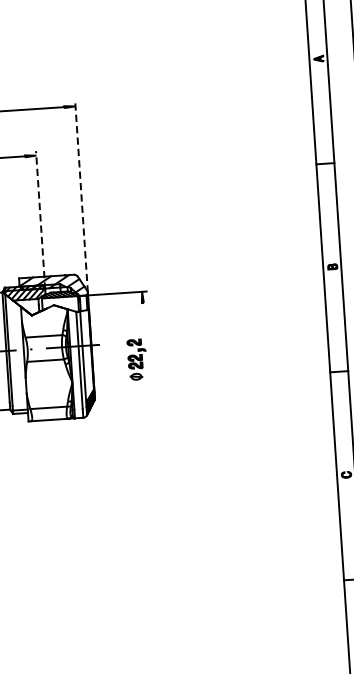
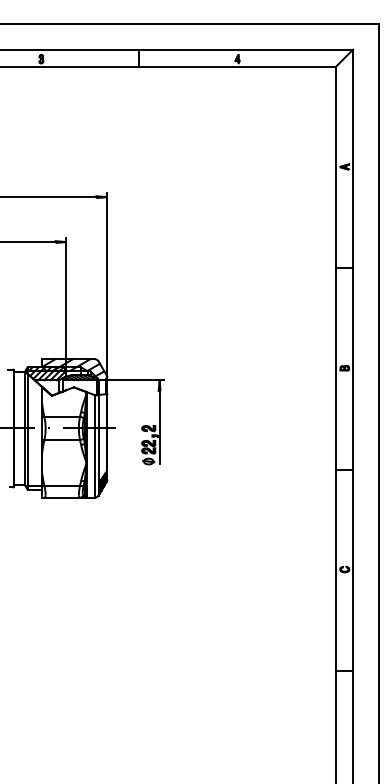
line: (81, 196) -> (107, 284), dashed -> solid
line: (40, 220) -> (66, 304), dashed -> solid
line: (145, 340) -> (159, 427), added

